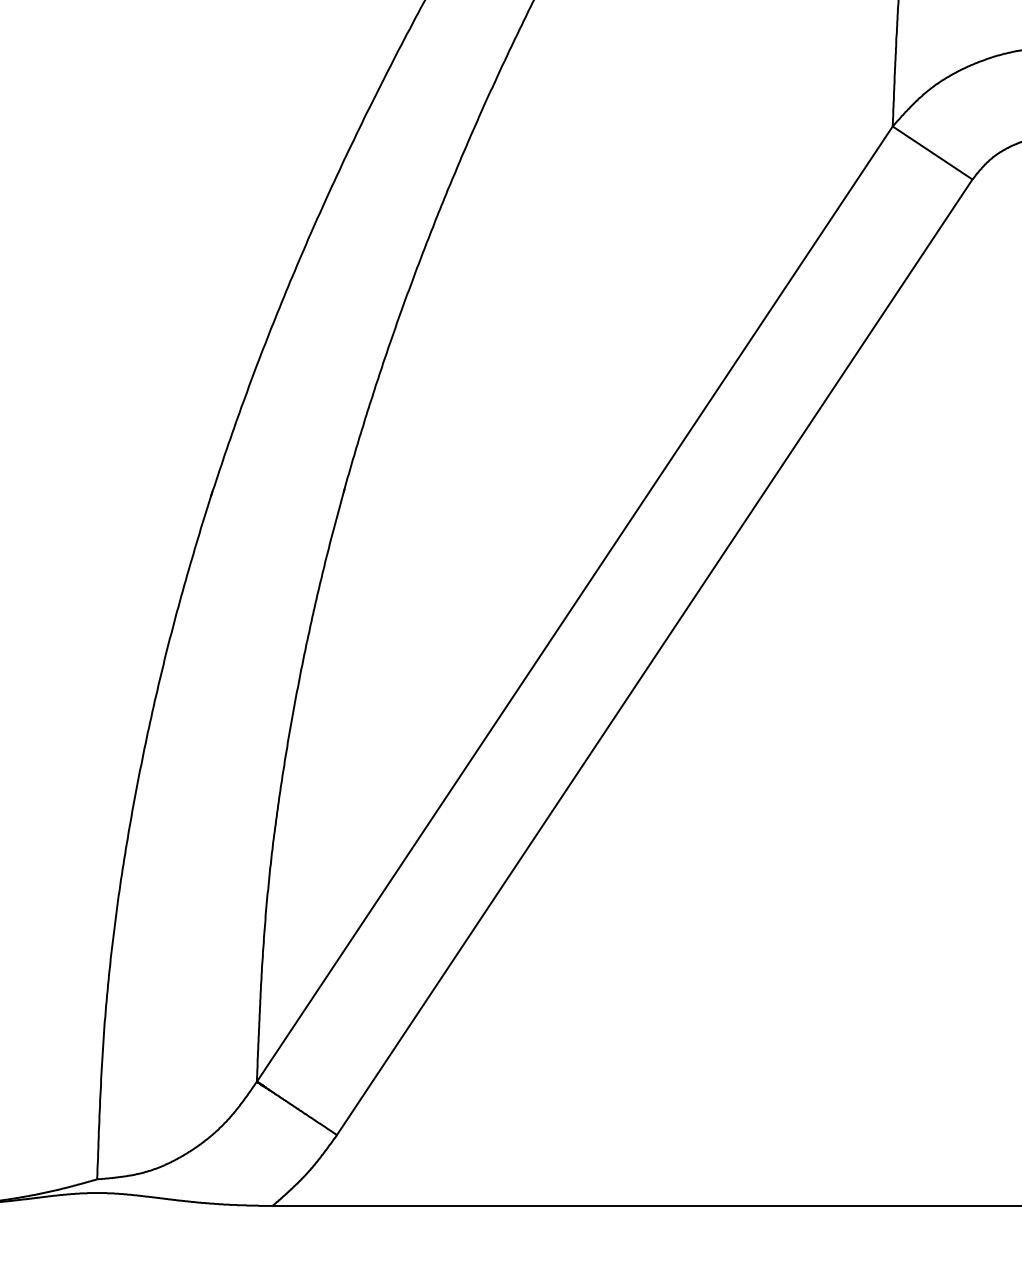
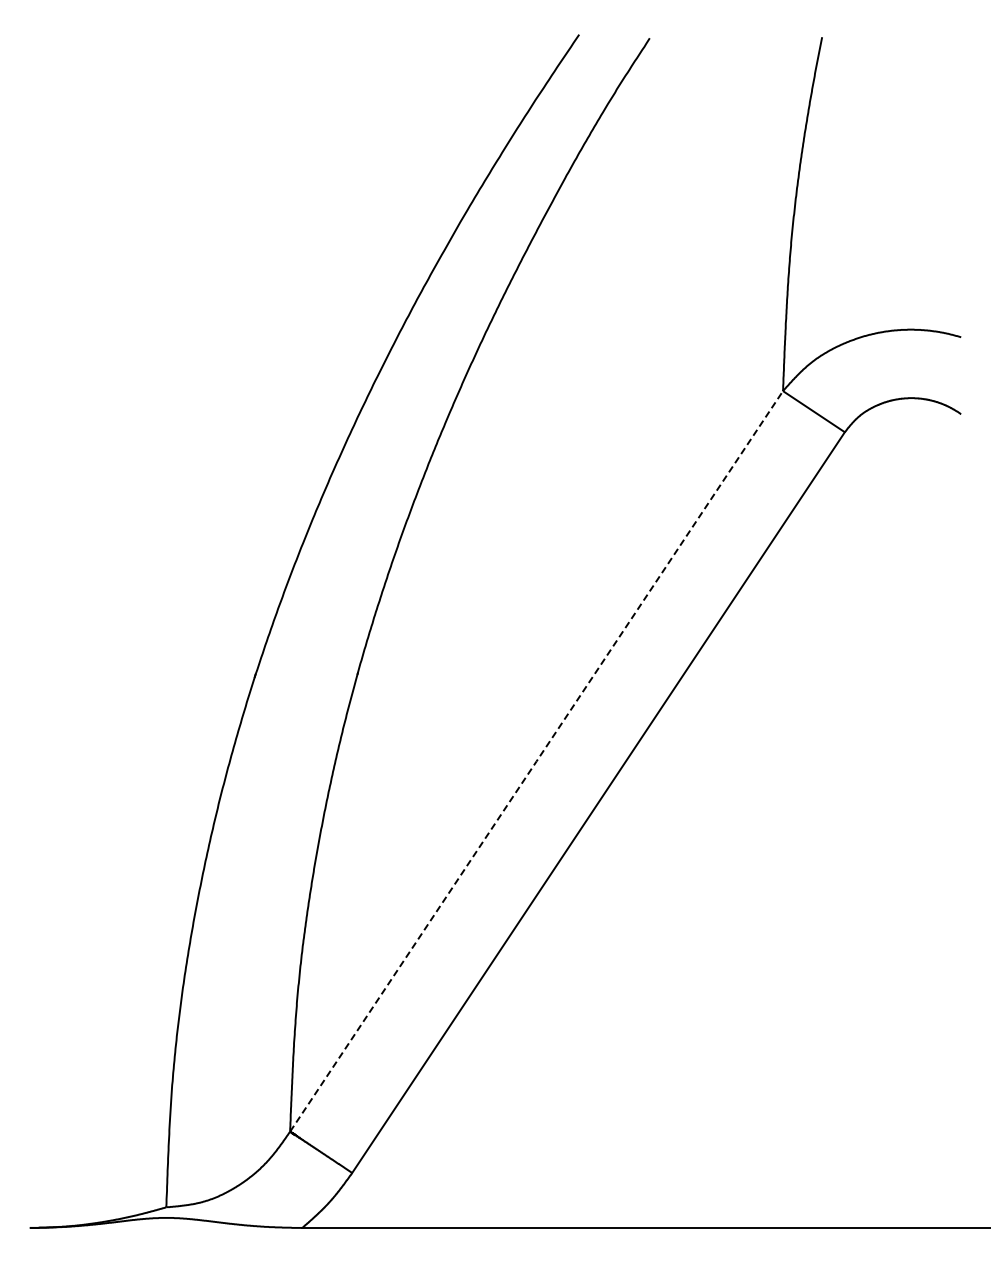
line: (574, 604) -> (536, 761), solid -> dashed

